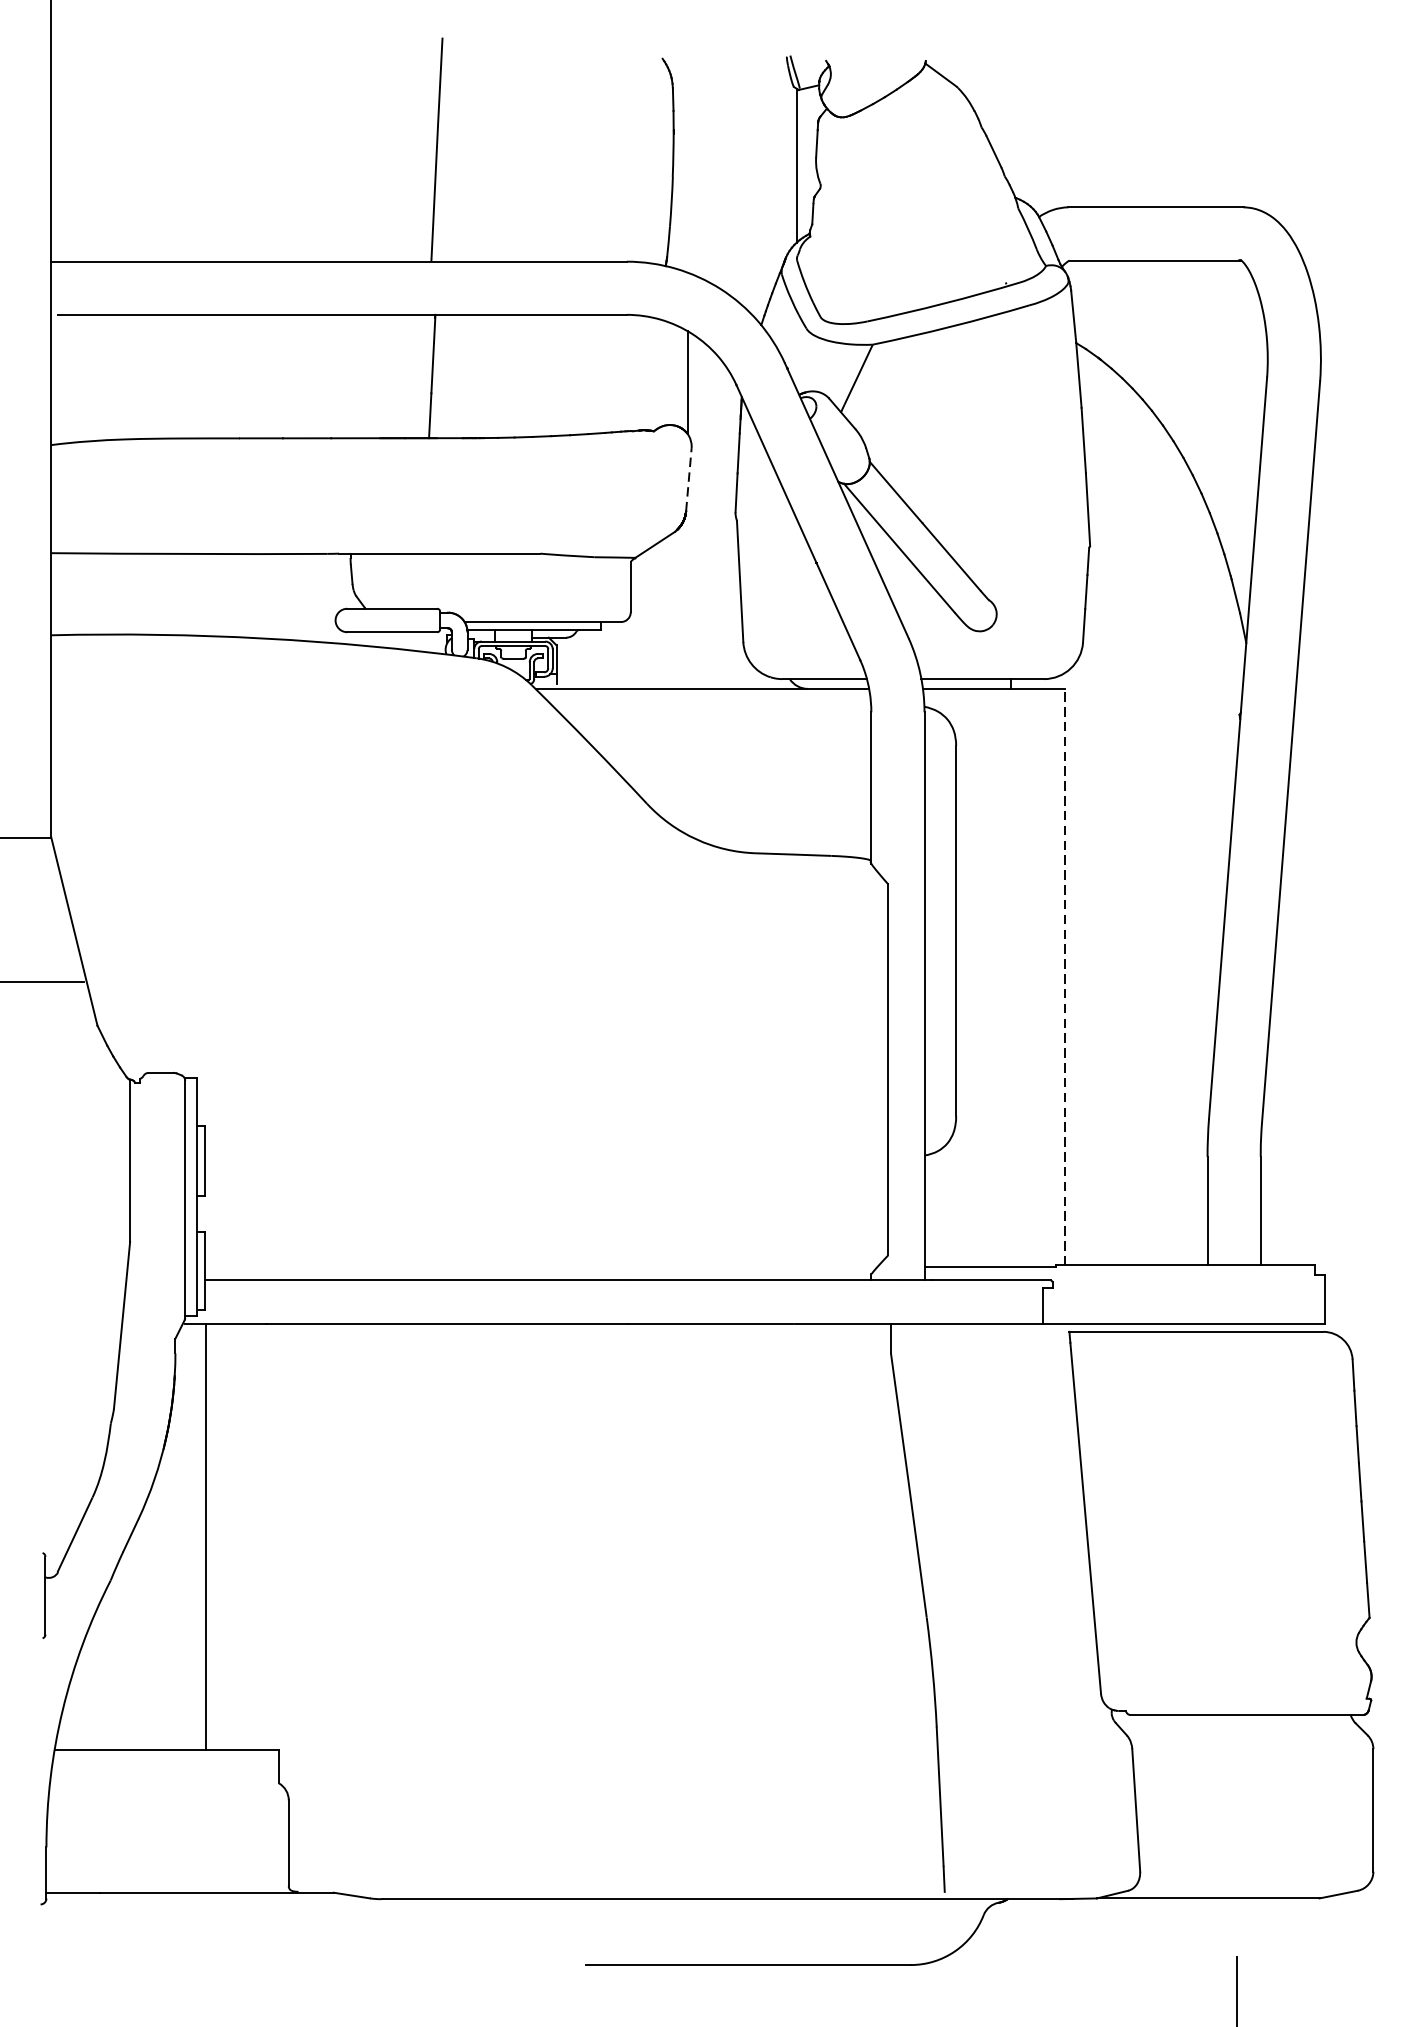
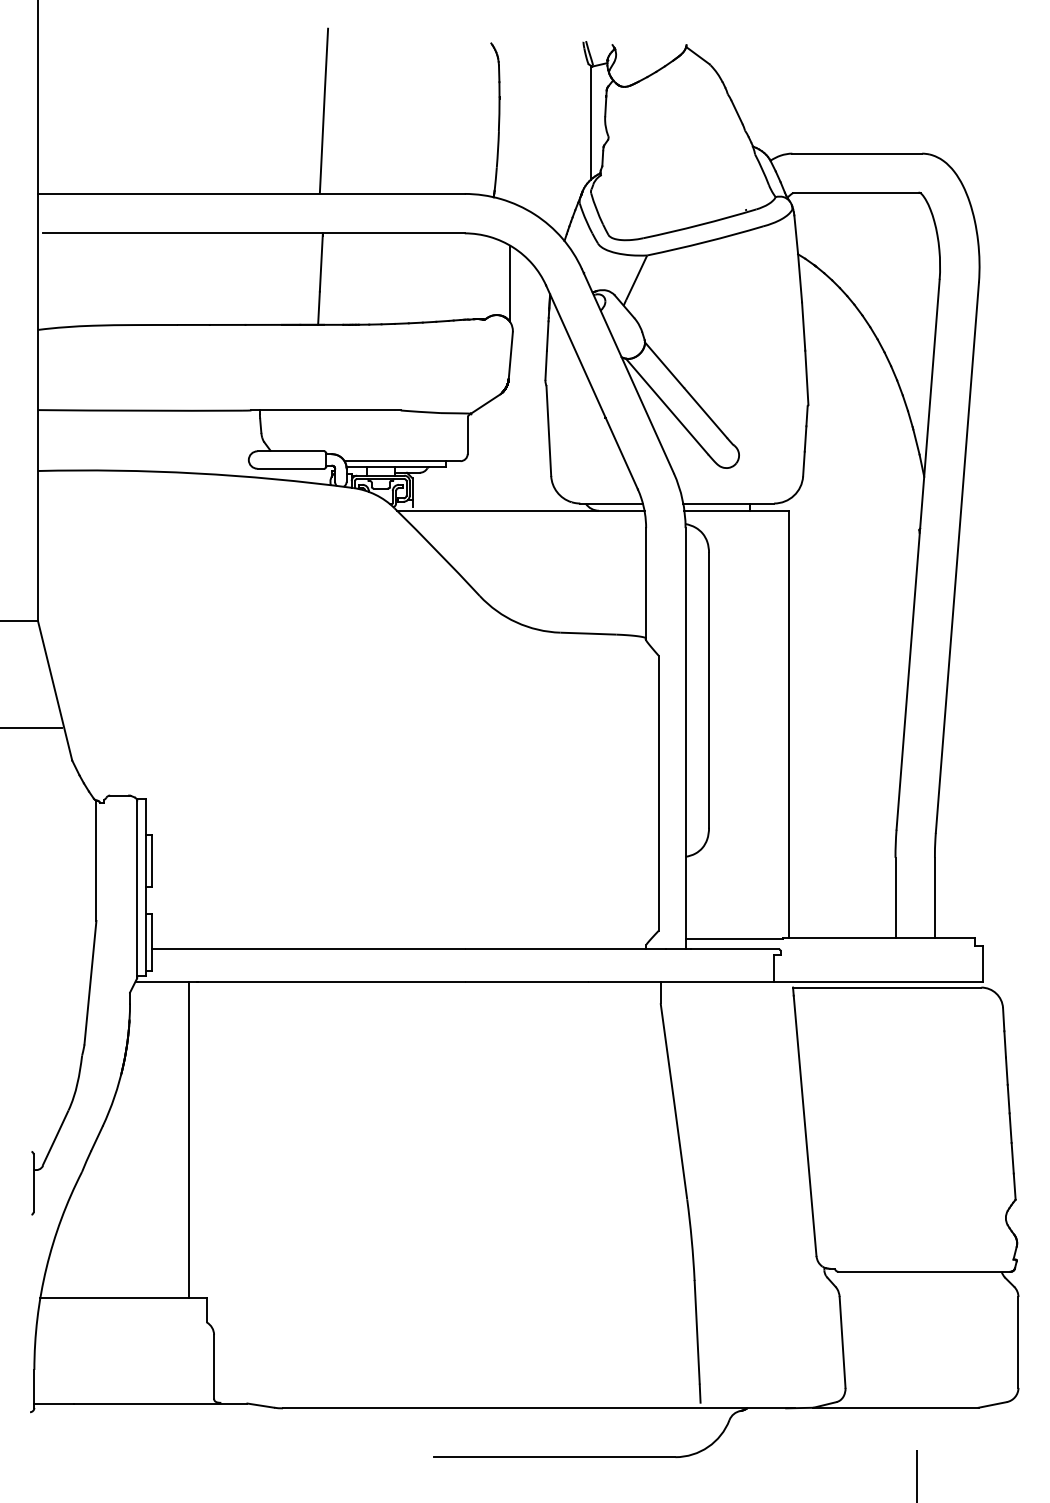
line: (688, 479) -> (510, 355), dashed -> solid
line: (1064, 977) -> (789, 724), dashed -> solid
line: (205, 1536) -> (189, 1139), moved

